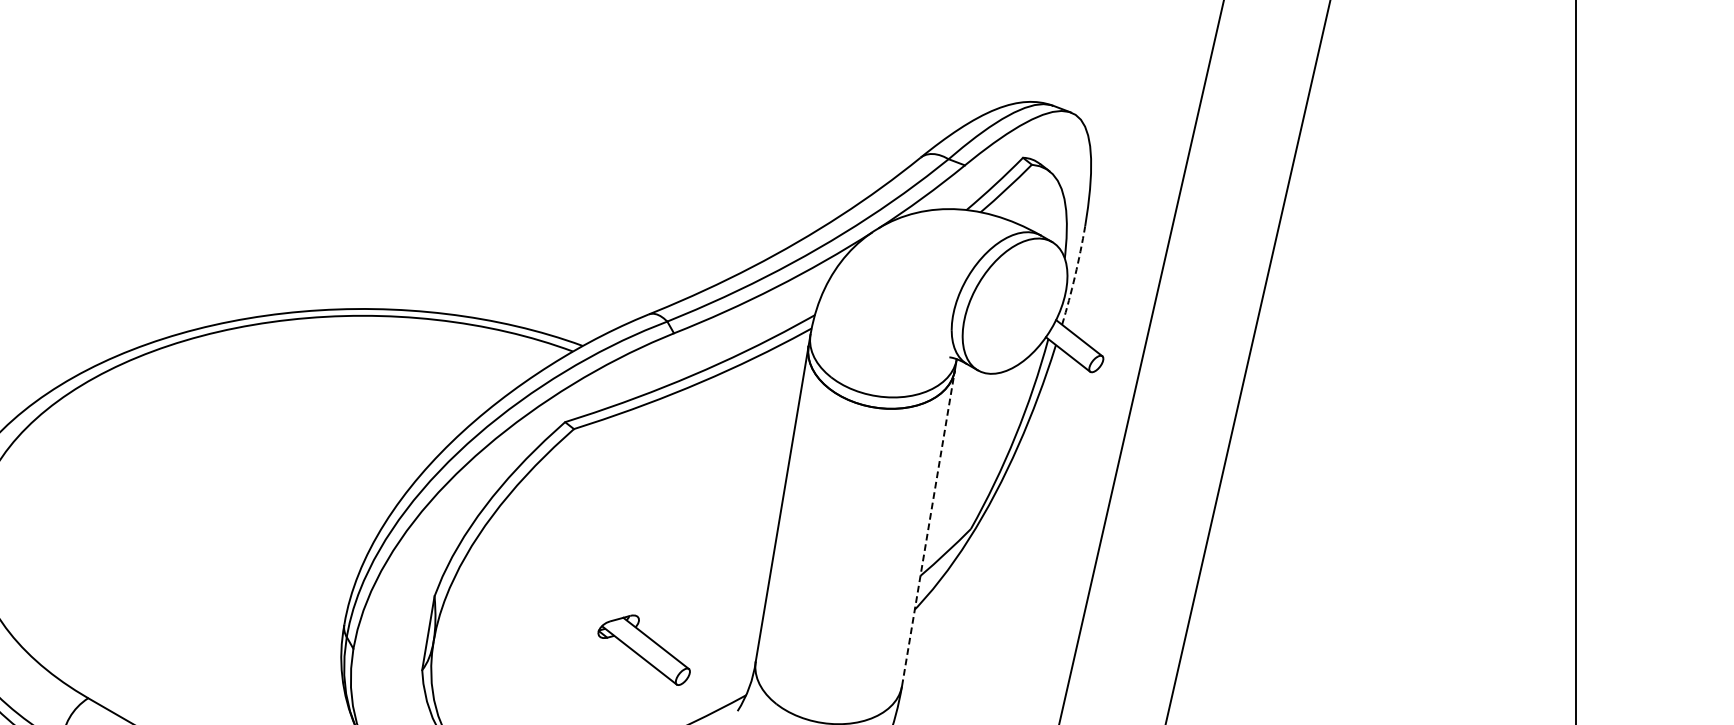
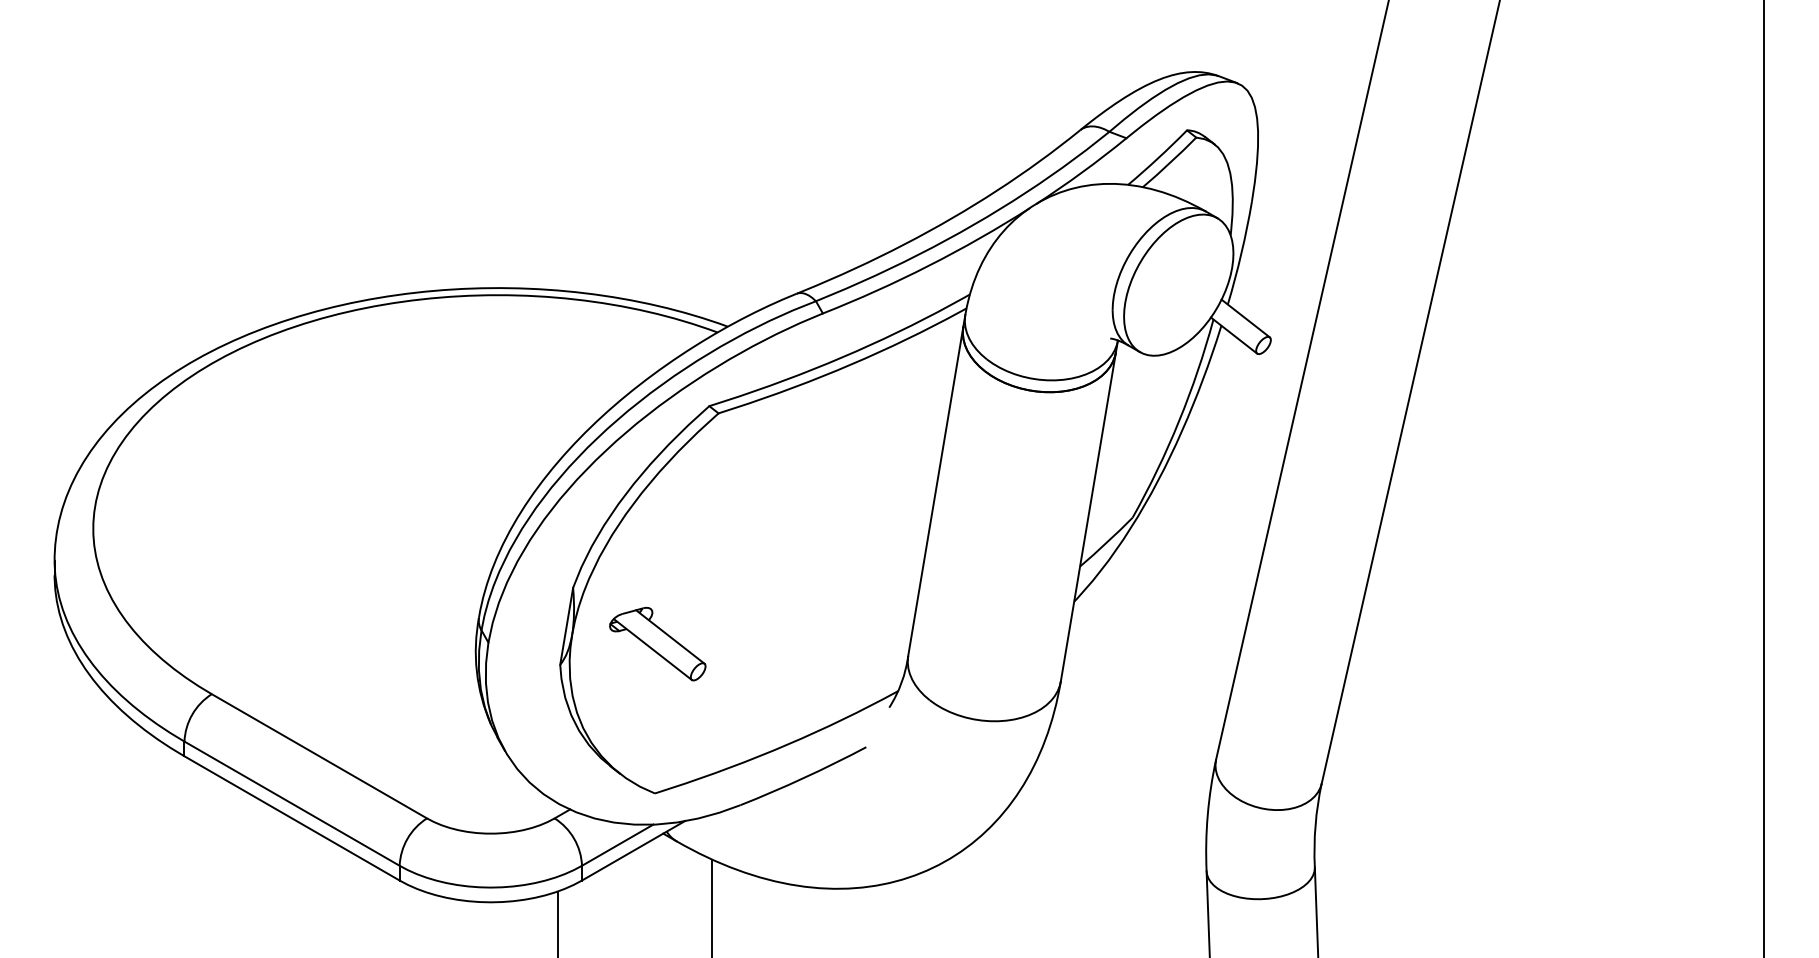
arc: (1075, 275) -> (1241, 253), dashed -> solid
line: (928, 527) -> (1088, 516), dashed -> solid
part: (643, 649) -> (657, 643), moved

